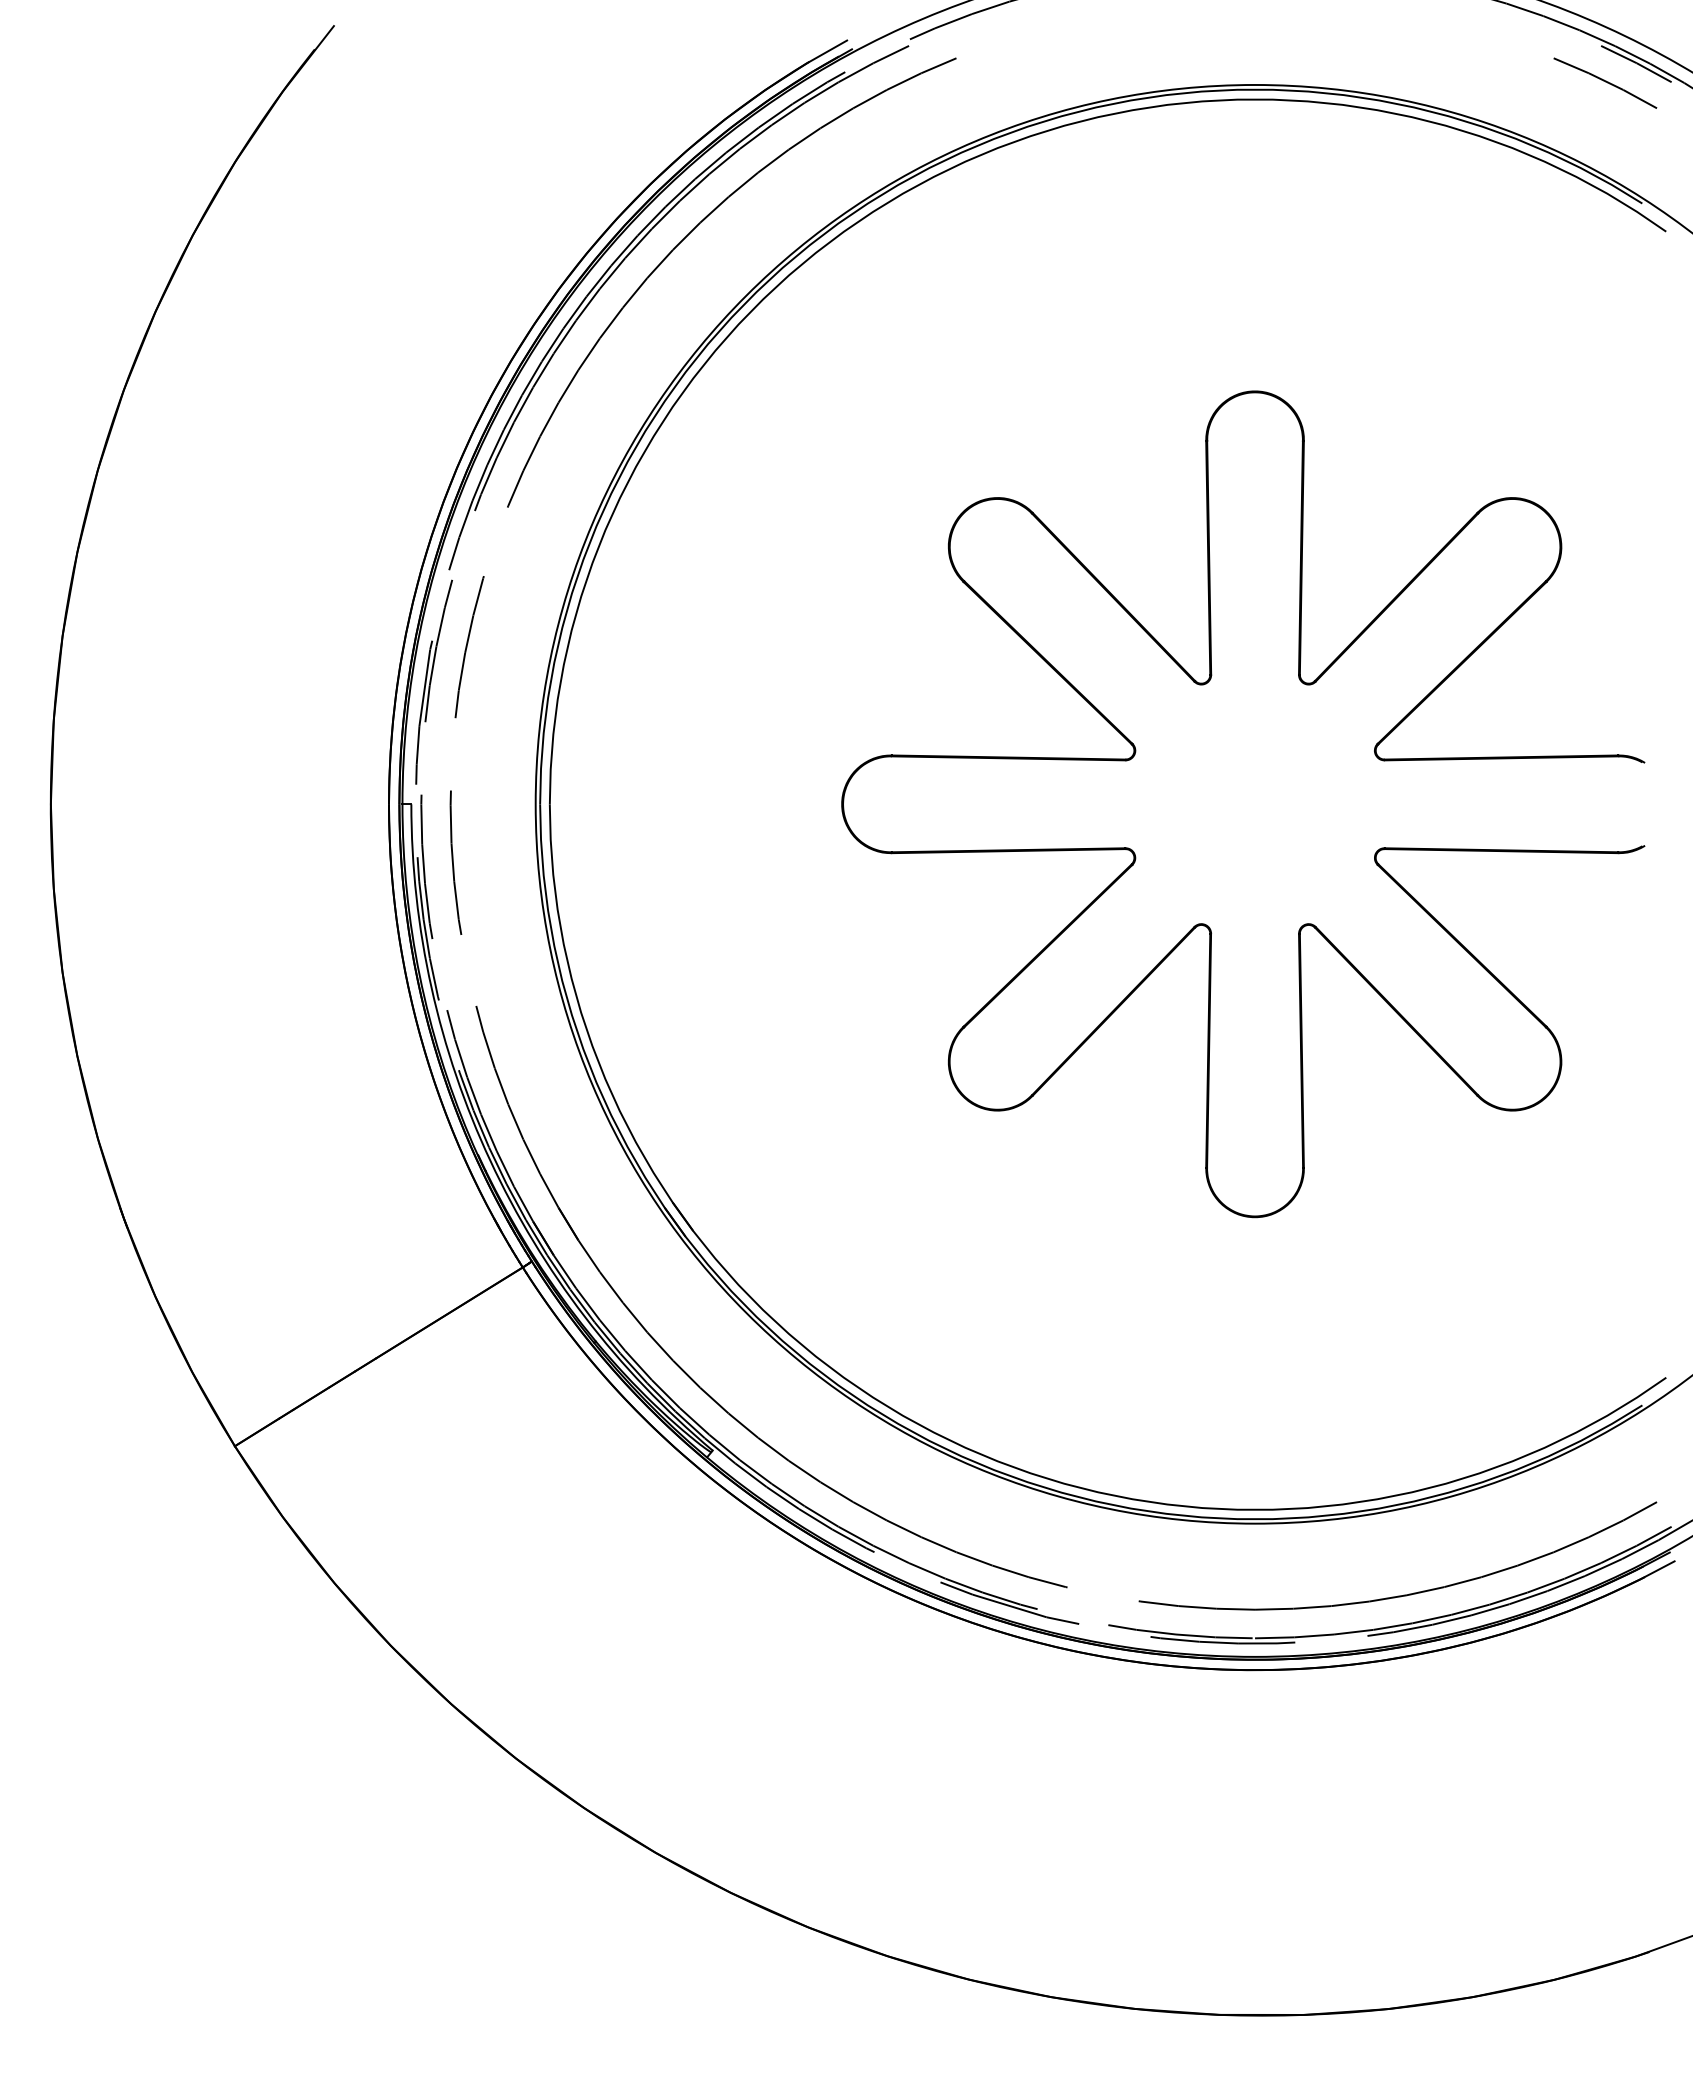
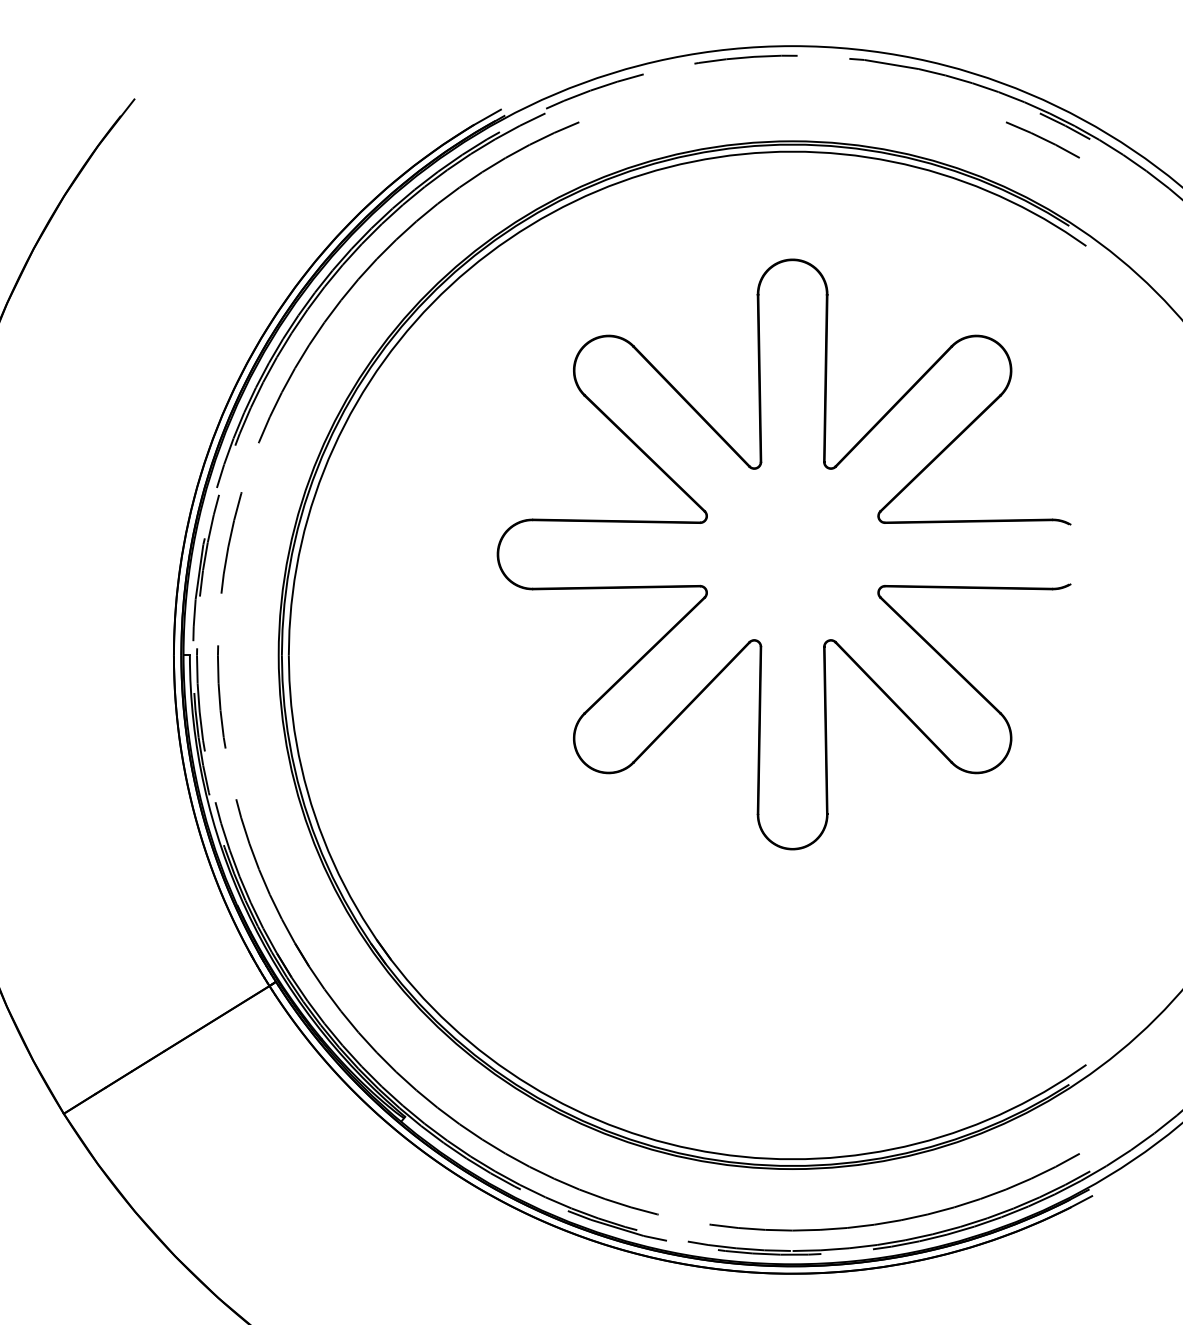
part: (1135, 755) -> (707, 519), moved

